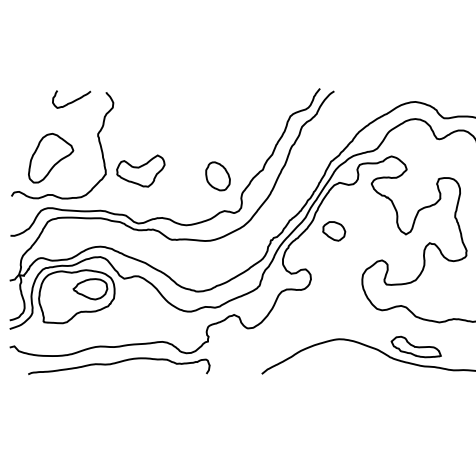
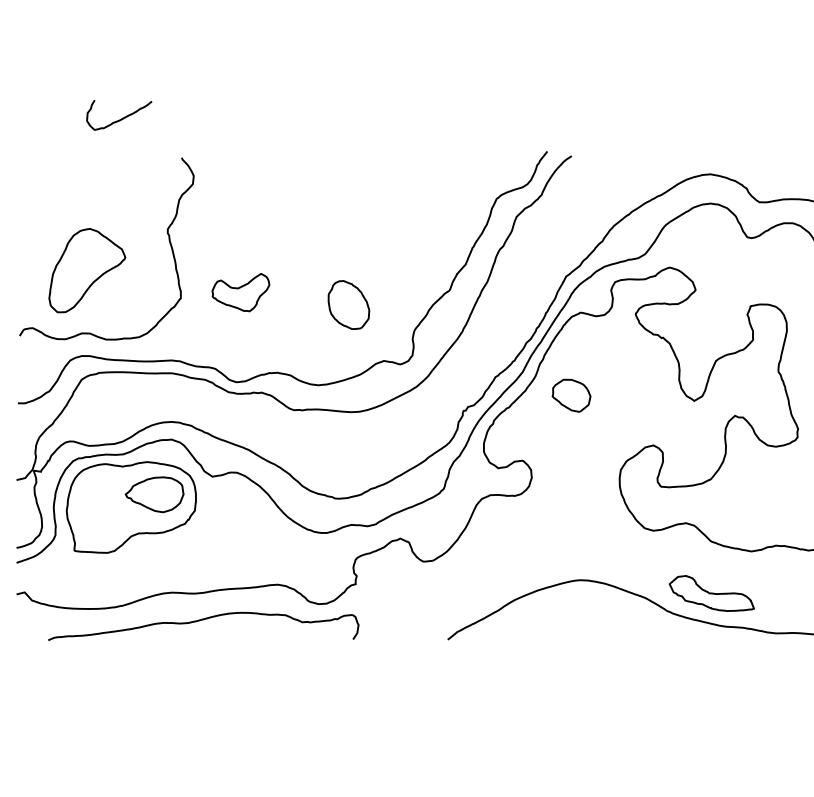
curve: (71, 101) -> (118, 118), moved
part: (140, 170) -> (240, 291), size x0.7
part: (217, 176) -> (347, 305), moved

